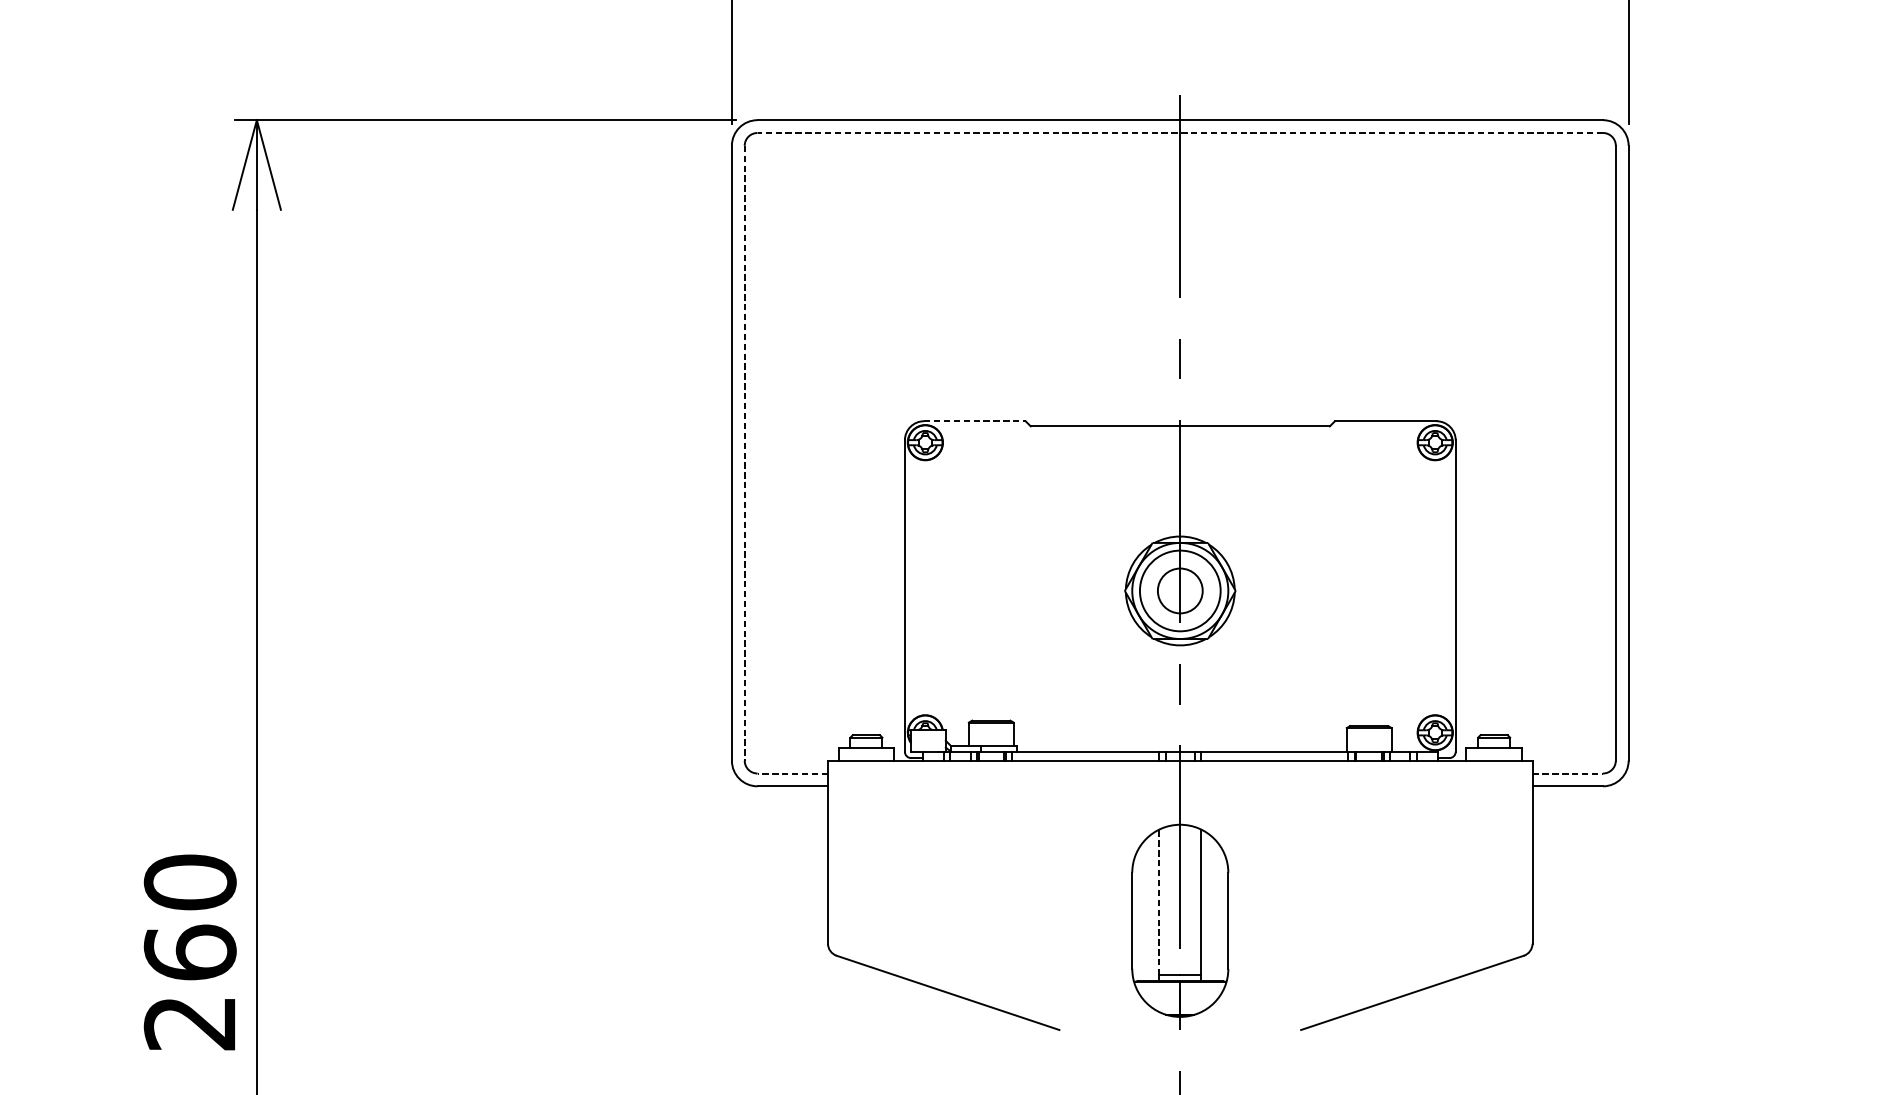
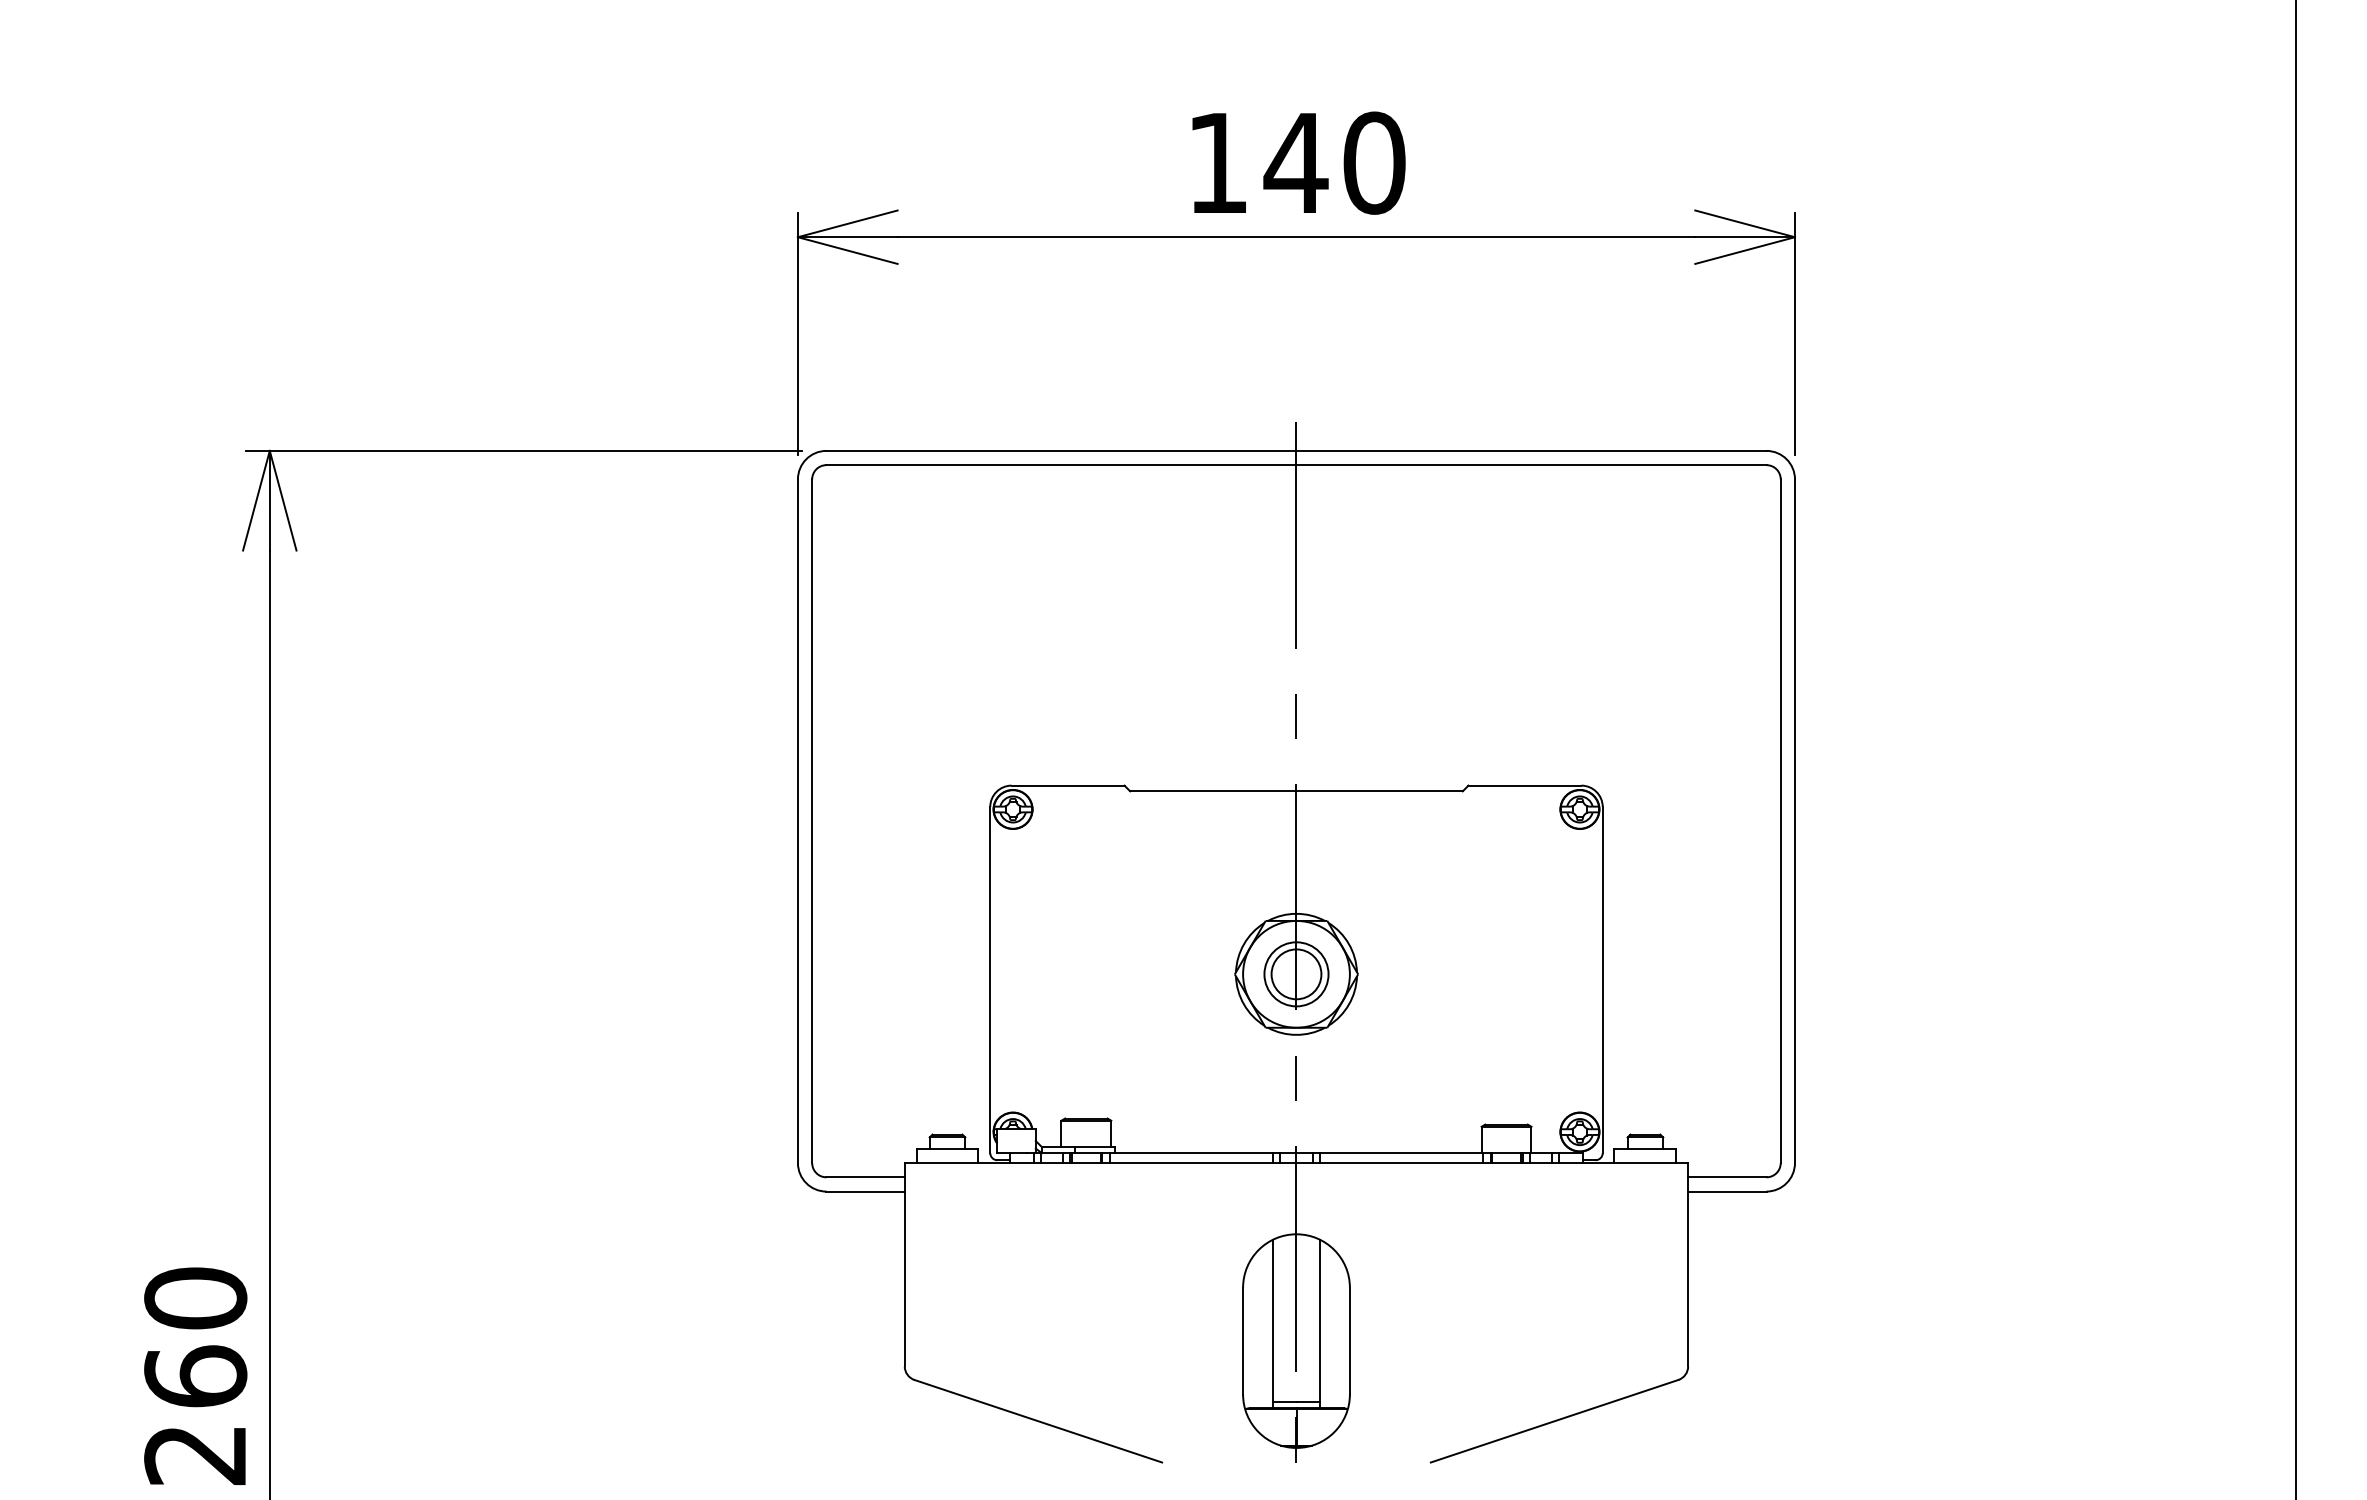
line: (1179, 133) -> (1295, 465), dashed -> solid
line: (975, 421) -> (1068, 785), dashed -> solid
line: (744, 453) -> (812, 821), dashed -> solid
circle: (1180, 591) -> (1296, 974), size x0.71
line: (792, 773) -> (865, 1177), dashed -> solid
line: (1567, 773) -> (1727, 1177), dashed -> solid
line: (1159, 902) -> (1273, 1320), dashed -> solid

